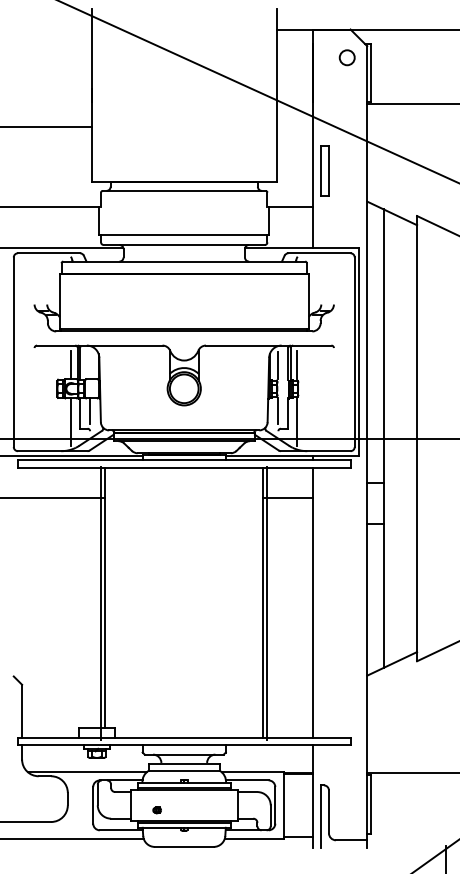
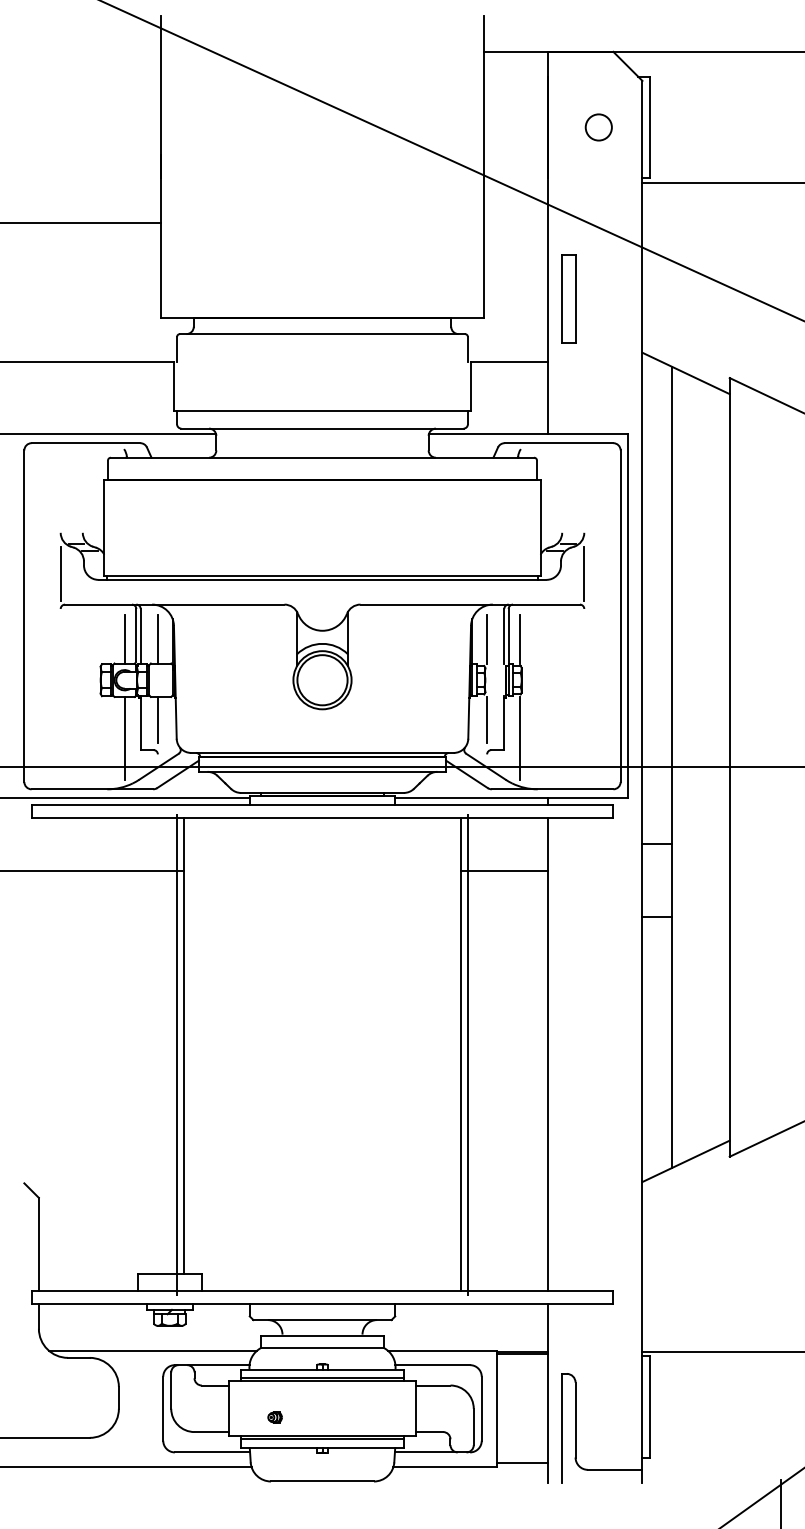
circle: (346, 57) -> (597, 126), moved
line: (34, 327) -> (60, 572), added
line: (333, 327) -> (583, 572), added
line: (90, 365) -> (158, 639), added

